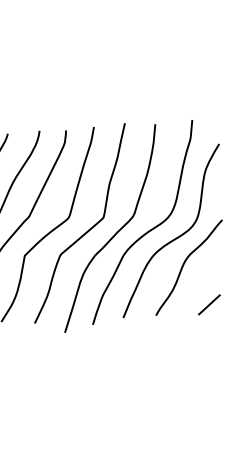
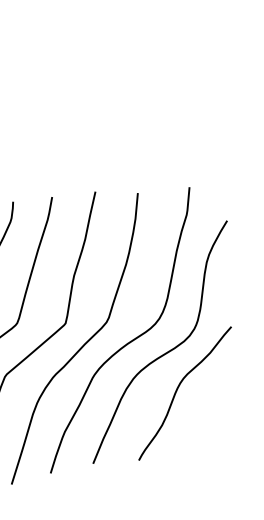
line: (209, 304) -> (213, 444), removed

